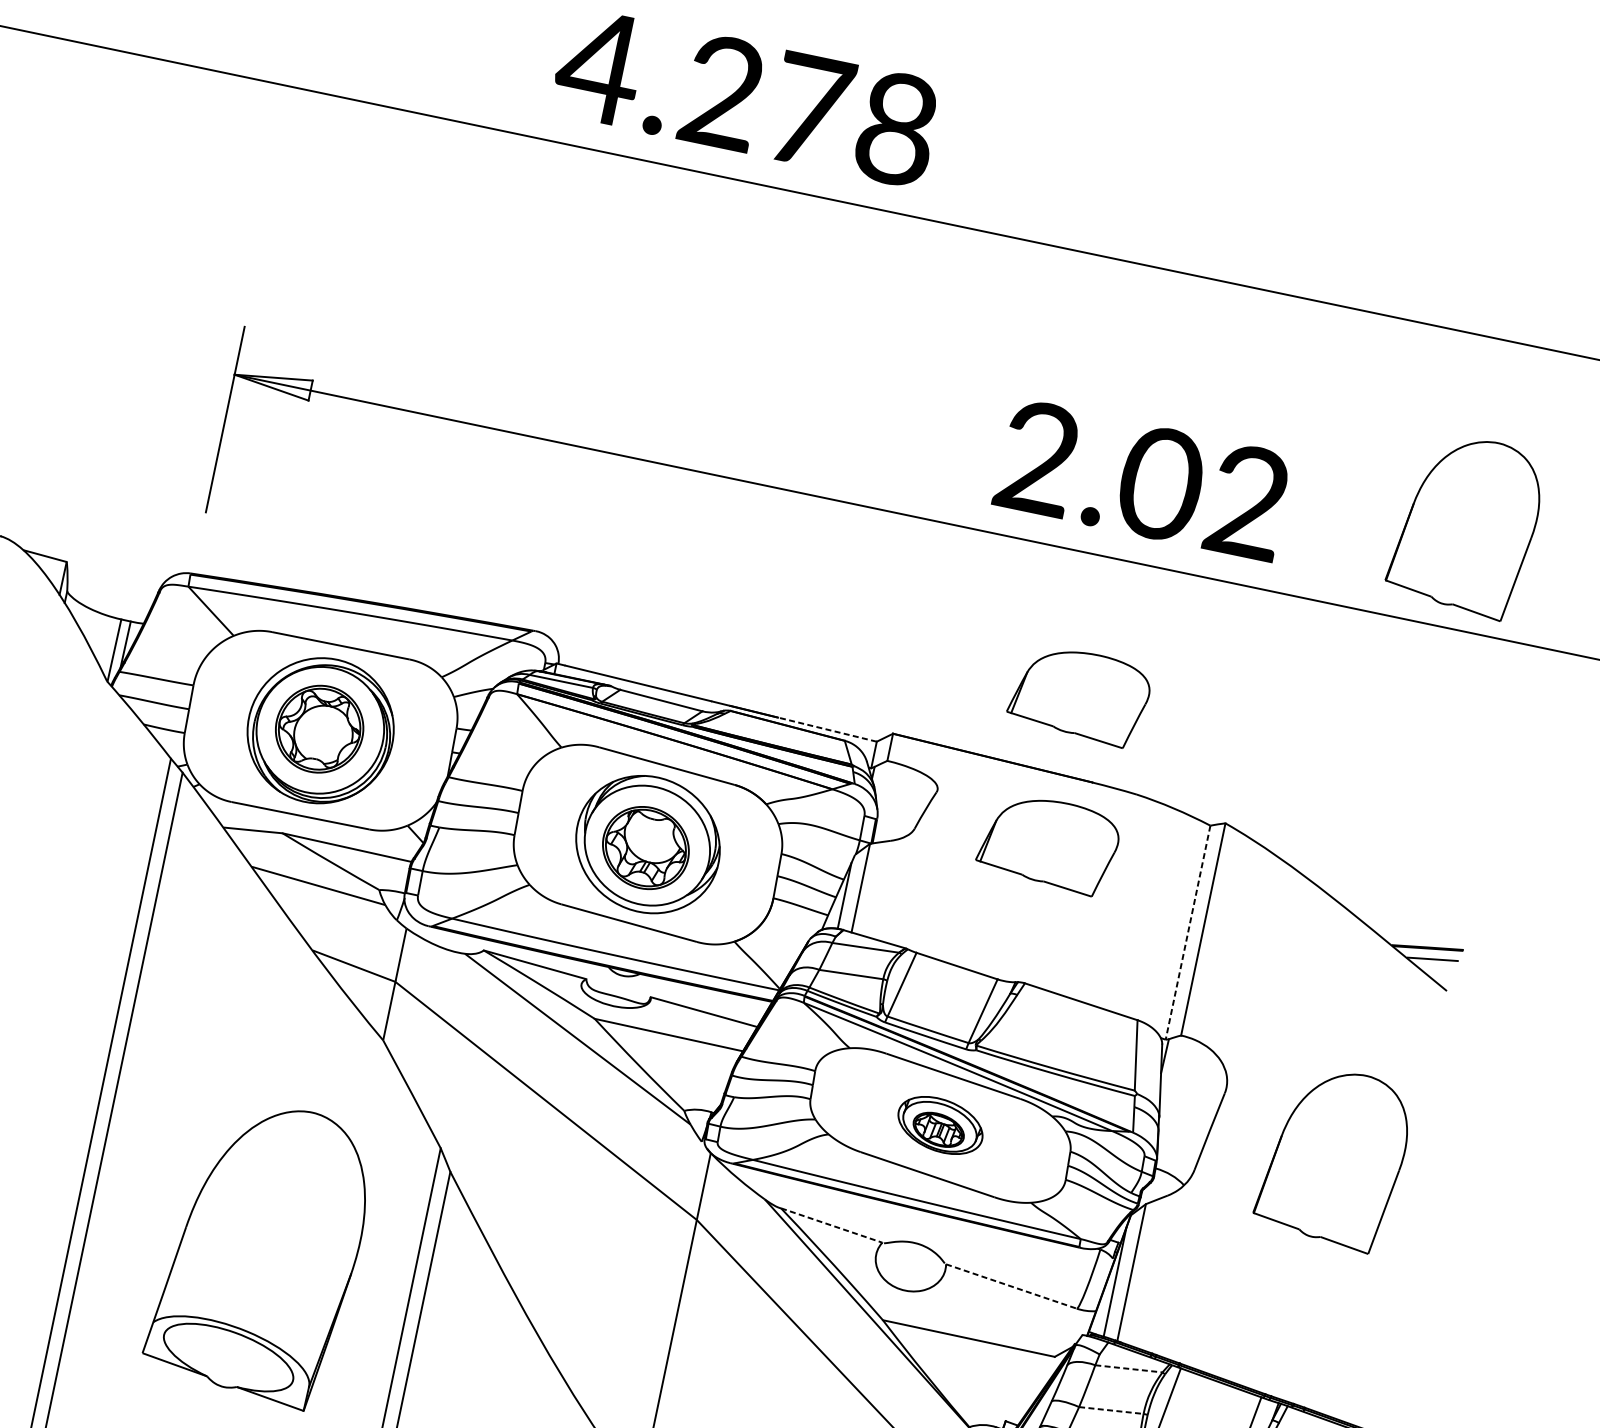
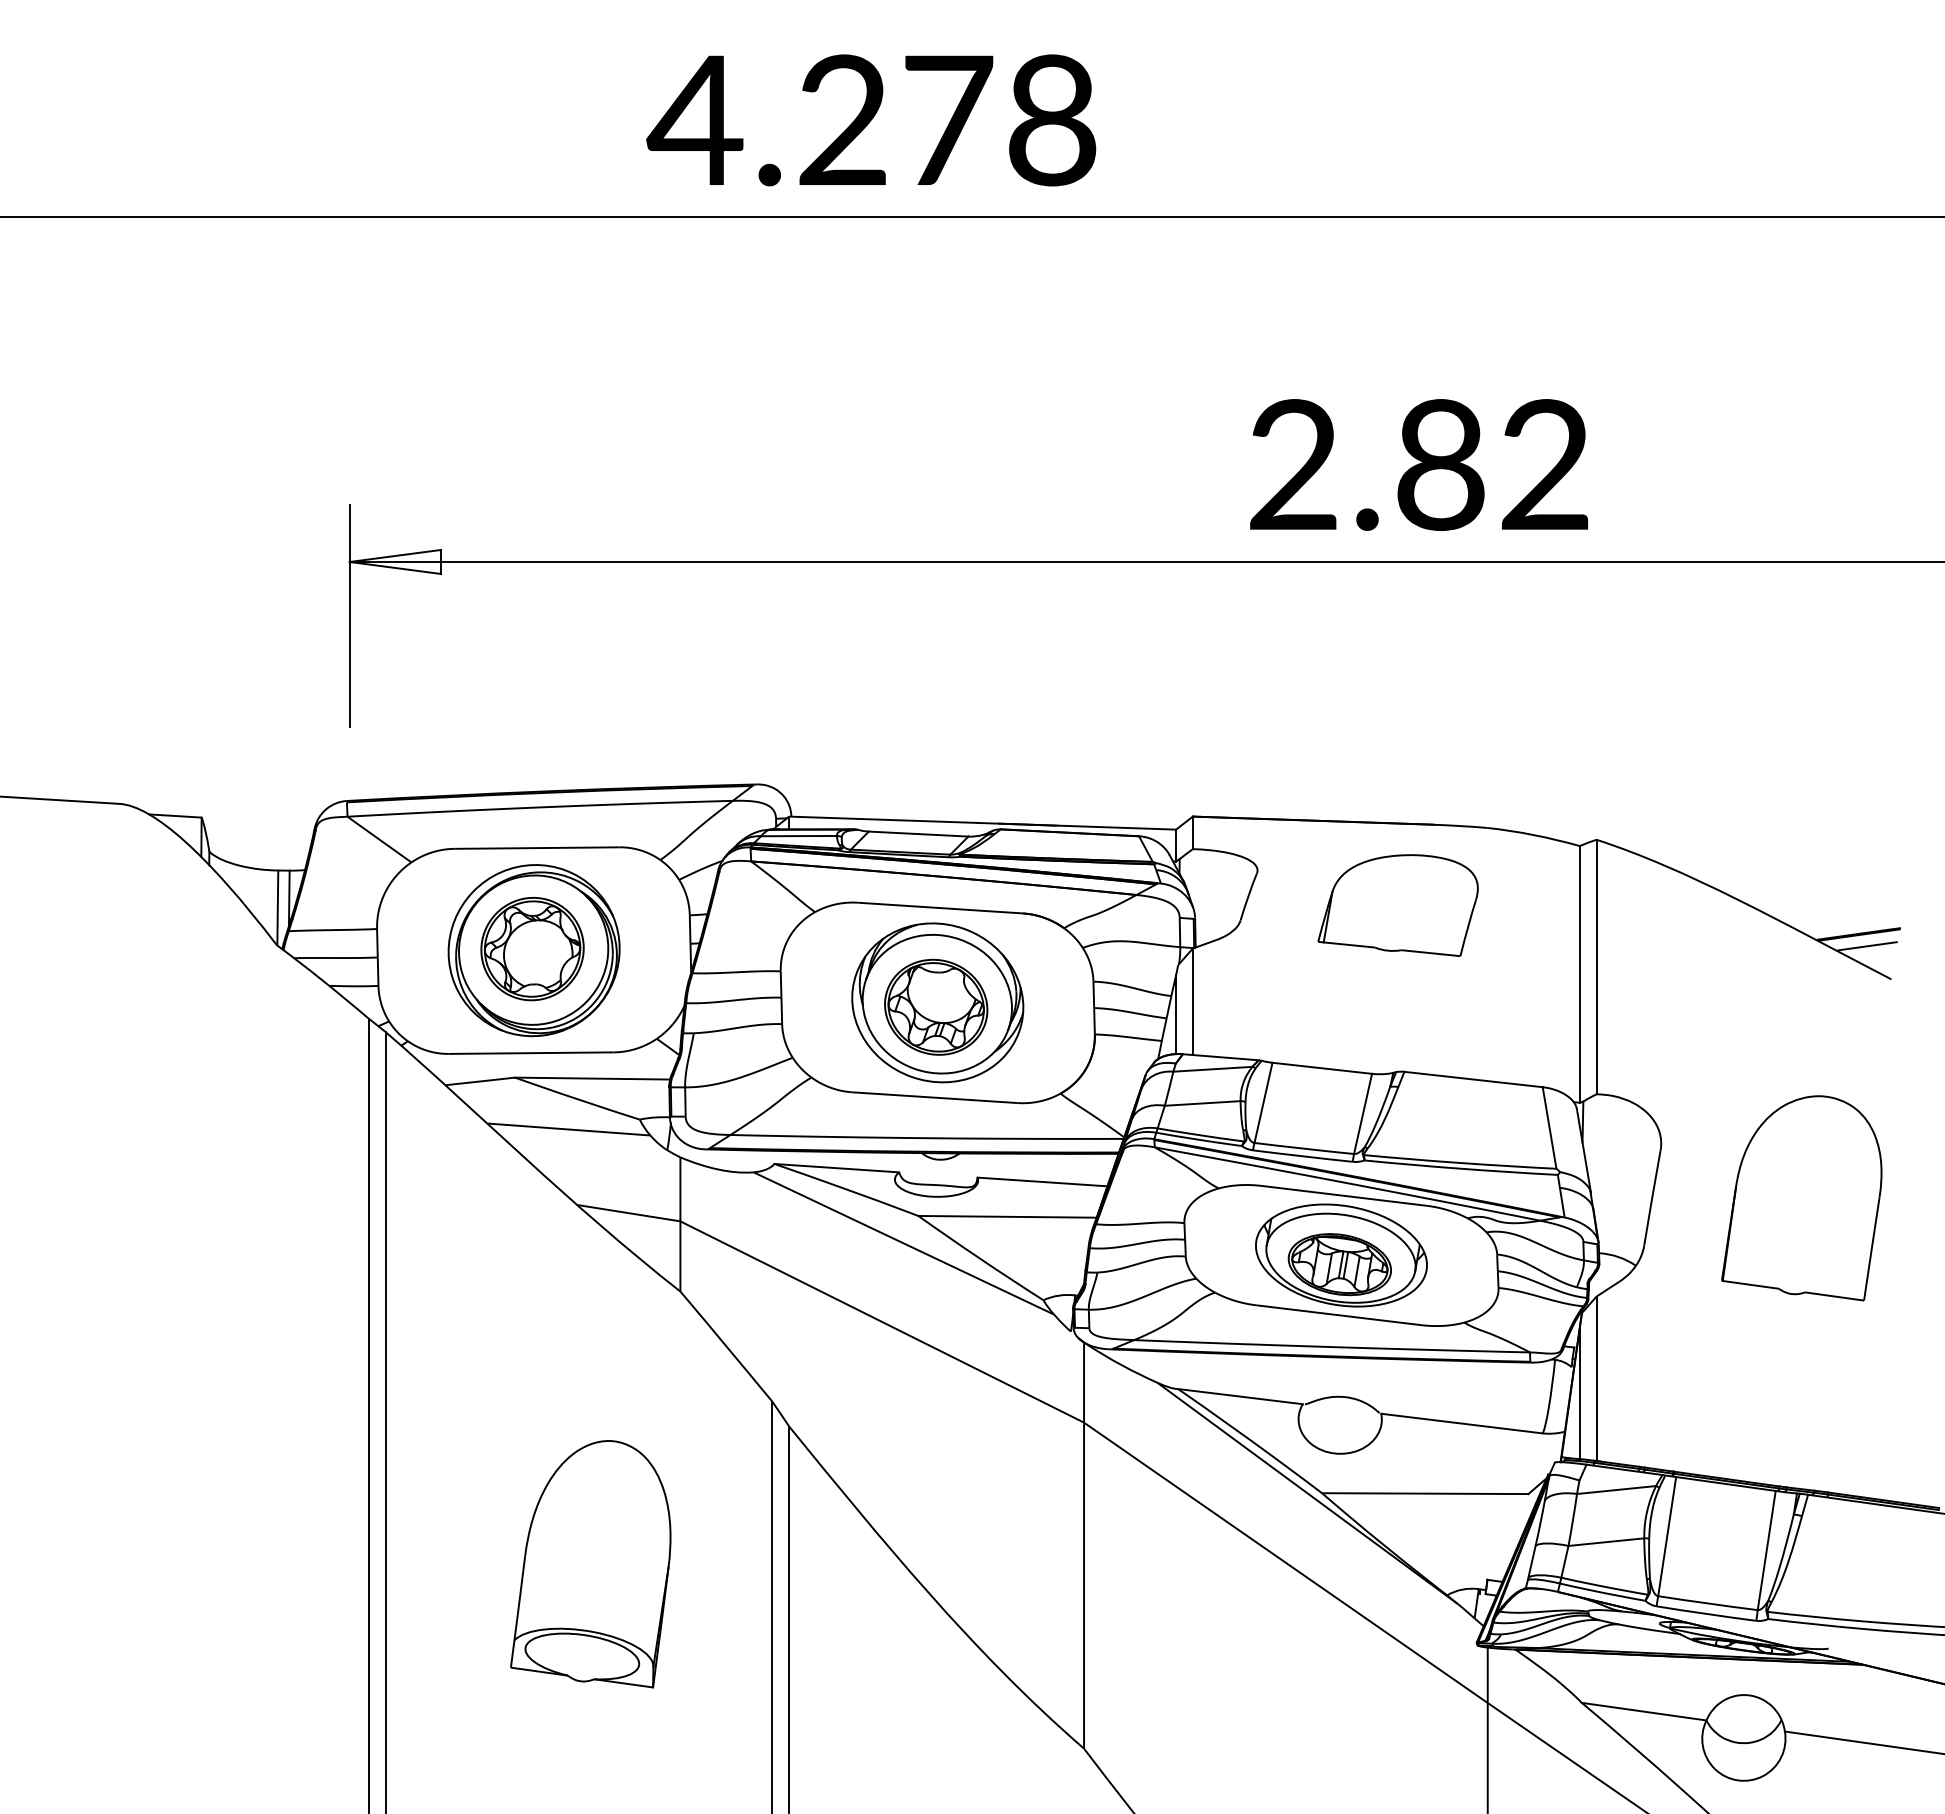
text: (1160, 484) -> (1440, 465), 2.02 -> 2.82
part: (1466, 525) -> (1801, 439), removed
part: (1079, 695) -> (1397, 727), removed
line: (827, 729) -> (1116, 827), dashed -> solid
line: (1187, 932) -> (1579, 974), dashed -> solid
part: (940, 1125) -> (1341, 1255), size x1.67
line: (831, 1225) -> (1240, 1396), dashed -> solid
part: (260, 1252) -> (590, 1564), size x0.71
line: (1011, 1286) -> (1461, 1423), dashed -> solid
line: (1128, 1369) -> (1616, 1490), dashed -> solid
line: (1111, 1410) -> (1606, 1542), dashed -> solid

